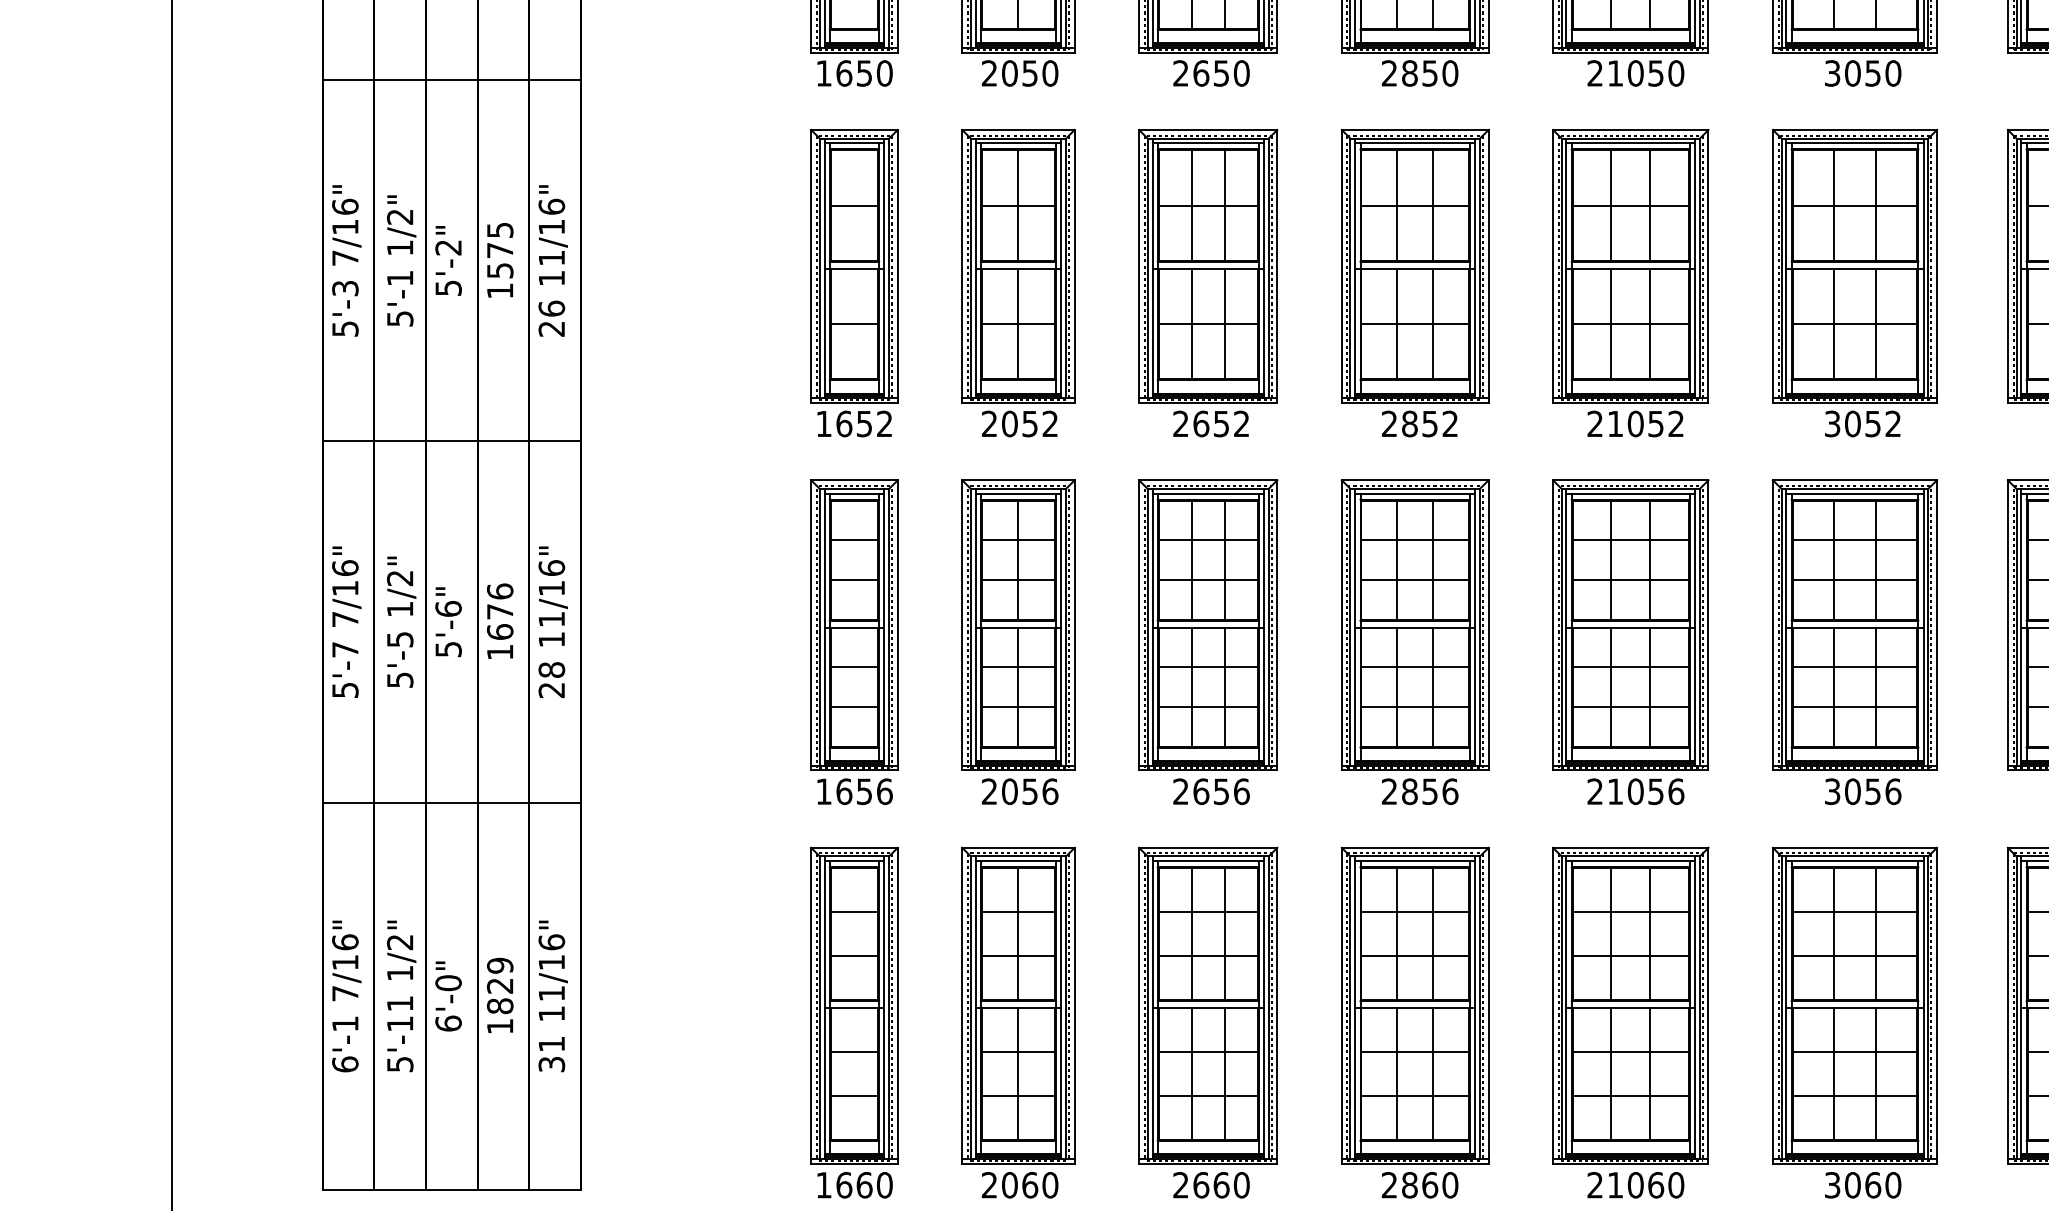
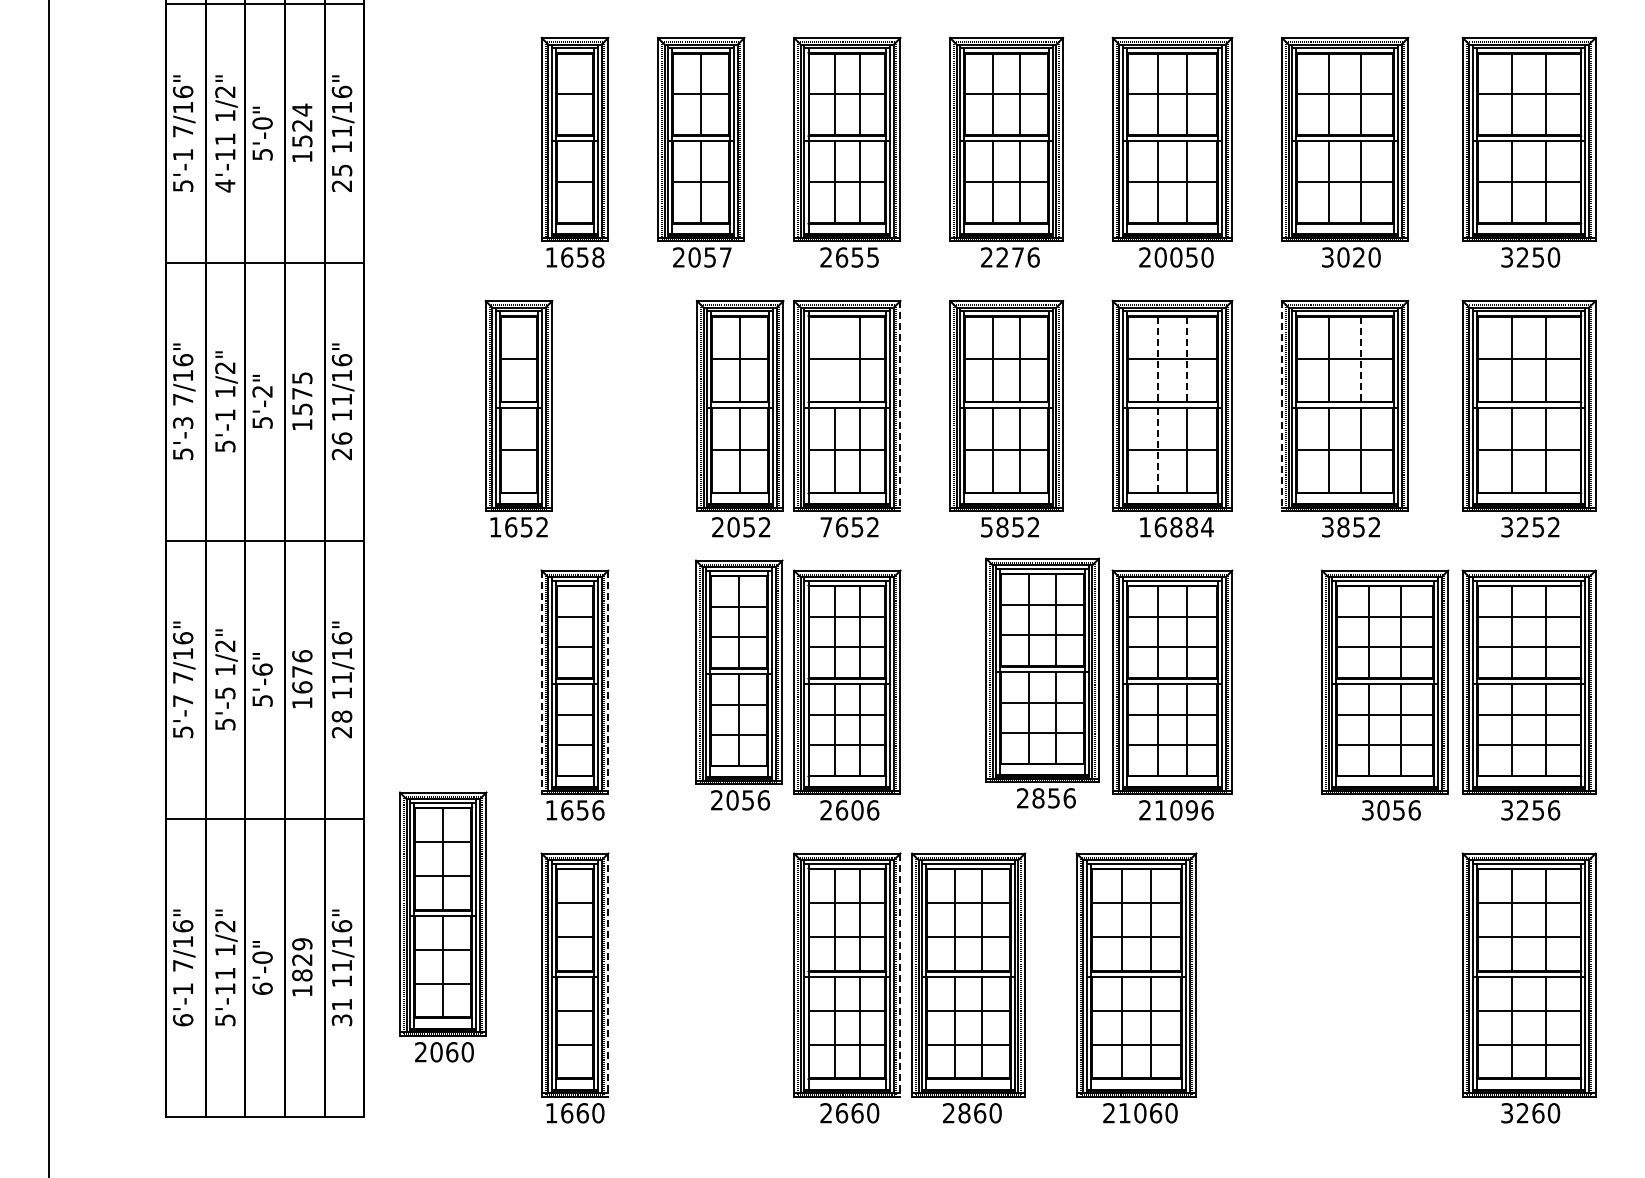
text: (885, 73) -> (598, 257), 1650 -> 1658
text: (1050, 73) -> (725, 257), 2050 -> 2057
text: (1242, 73) -> (873, 257), 2650 -> 2655
text: (1429, 73) -> (1017, 257), 2850 -> 2276
text: (1615, 73) -> (1160, 257), 21050 -> 20050
text: (1872, 73) -> (1358, 257), 3050 -> 3020
line: (1191, 204) -> (834, 358), removed
line: (1611, 205) -> (1157, 359), solid -> dashed
line: (1650, 205) -> (1187, 359), solid -> dashed
line: (1876, 205) -> (1361, 359), solid -> dashed
line: (1277, 267) -> (900, 406), solid -> dashed
line: (1772, 267) -> (1281, 406), solid -> dashed
part: (853, 282) -> (518, 418), moved
part: (1018, 282) -> (740, 418), moved
line: (1611, 324) -> (1157, 450), solid -> dashed
text: (1179, 424) -> (825, 527), 2652 -> 7652
text: (1389, 424) -> (986, 527), 2852 -> 5852
text: (1635, 424) -> (1176, 527), 21052 -> 16884
text: (1852, 424) -> (1343, 527), 3052 -> 3852
line: (810, 625) -> (541, 682), solid -> dashed
line: (897, 625) -> (608, 682), solid -> dashed
part: (1017, 641) -> (738, 684), moved
part: (1415, 641) -> (1042, 682), moved
part: (1854, 641) -> (1384, 694), moved
text: (1221, 791) -> (857, 810), 2656 -> 2606
text: (1655, 791) -> (1191, 810), 21056 -> 21096
line: (897, 1006) -> (608, 975), solid -> dashed
line: (1277, 1006) -> (900, 975), solid -> dashed
part: (1017, 1021) -> (442, 926), moved
part: (1415, 1021) -> (968, 987), moved
part: (1630, 1021) -> (1136, 987), moved
part: (1854, 1021) -> (1344, 987), removed

